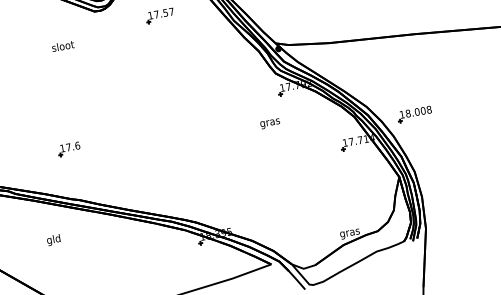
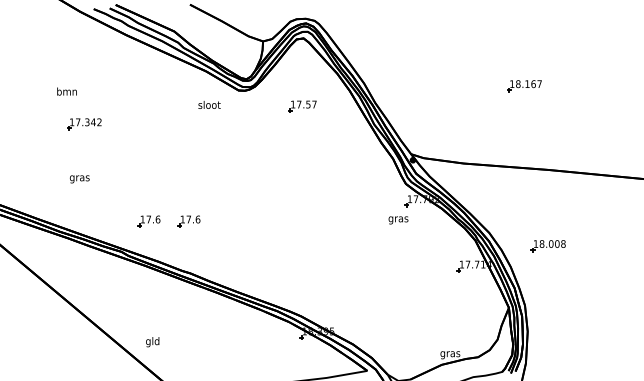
text: (62, 45) -> (209, 104), moved
part: (414, 115) -> (547, 246), moved
text: (270, 123) -> (398, 220), moved
part: (29, 156) -> (148, 221), added
text: (53, 240) -> (152, 342), moved

